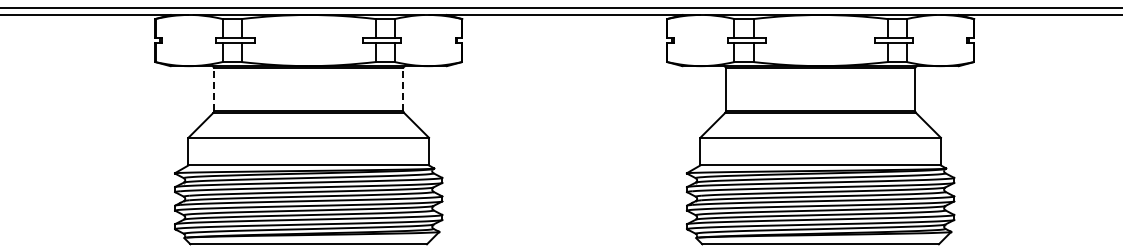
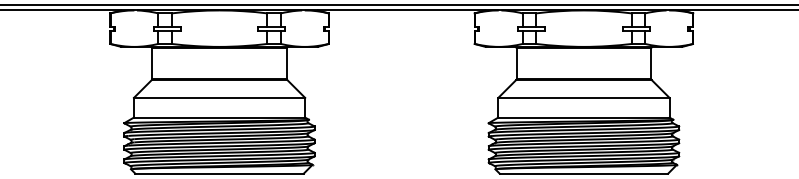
line: (214, 89) -> (152, 63), dashed -> solid
line: (403, 89) -> (287, 63), dashed -> solid

